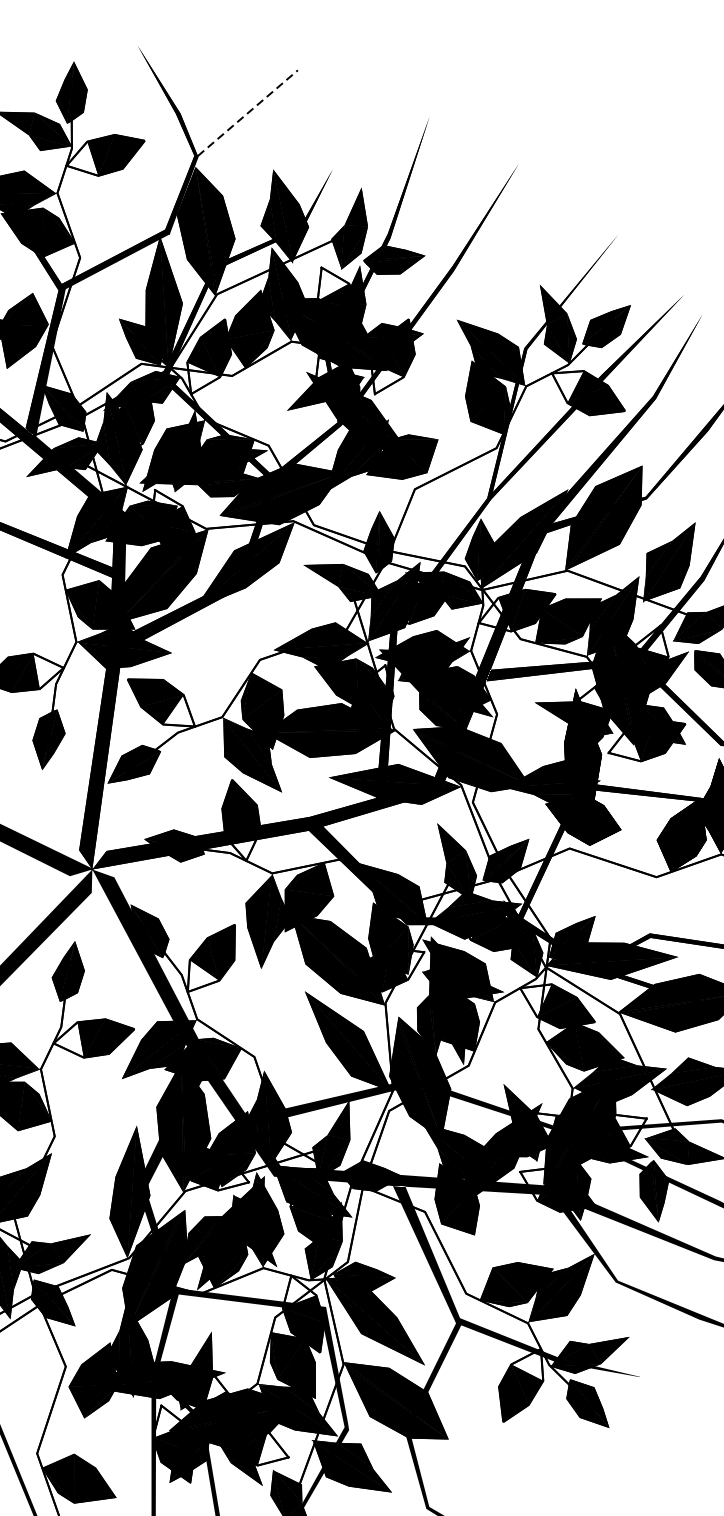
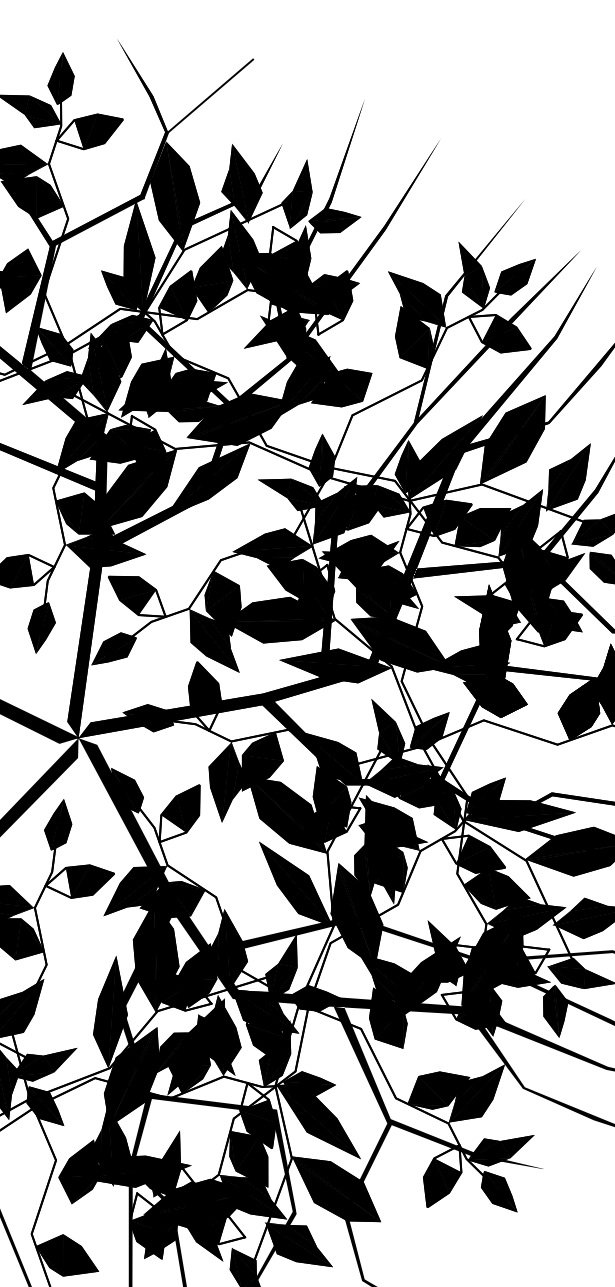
line: (247, 113) -> (210, 96), dashed -> solid

